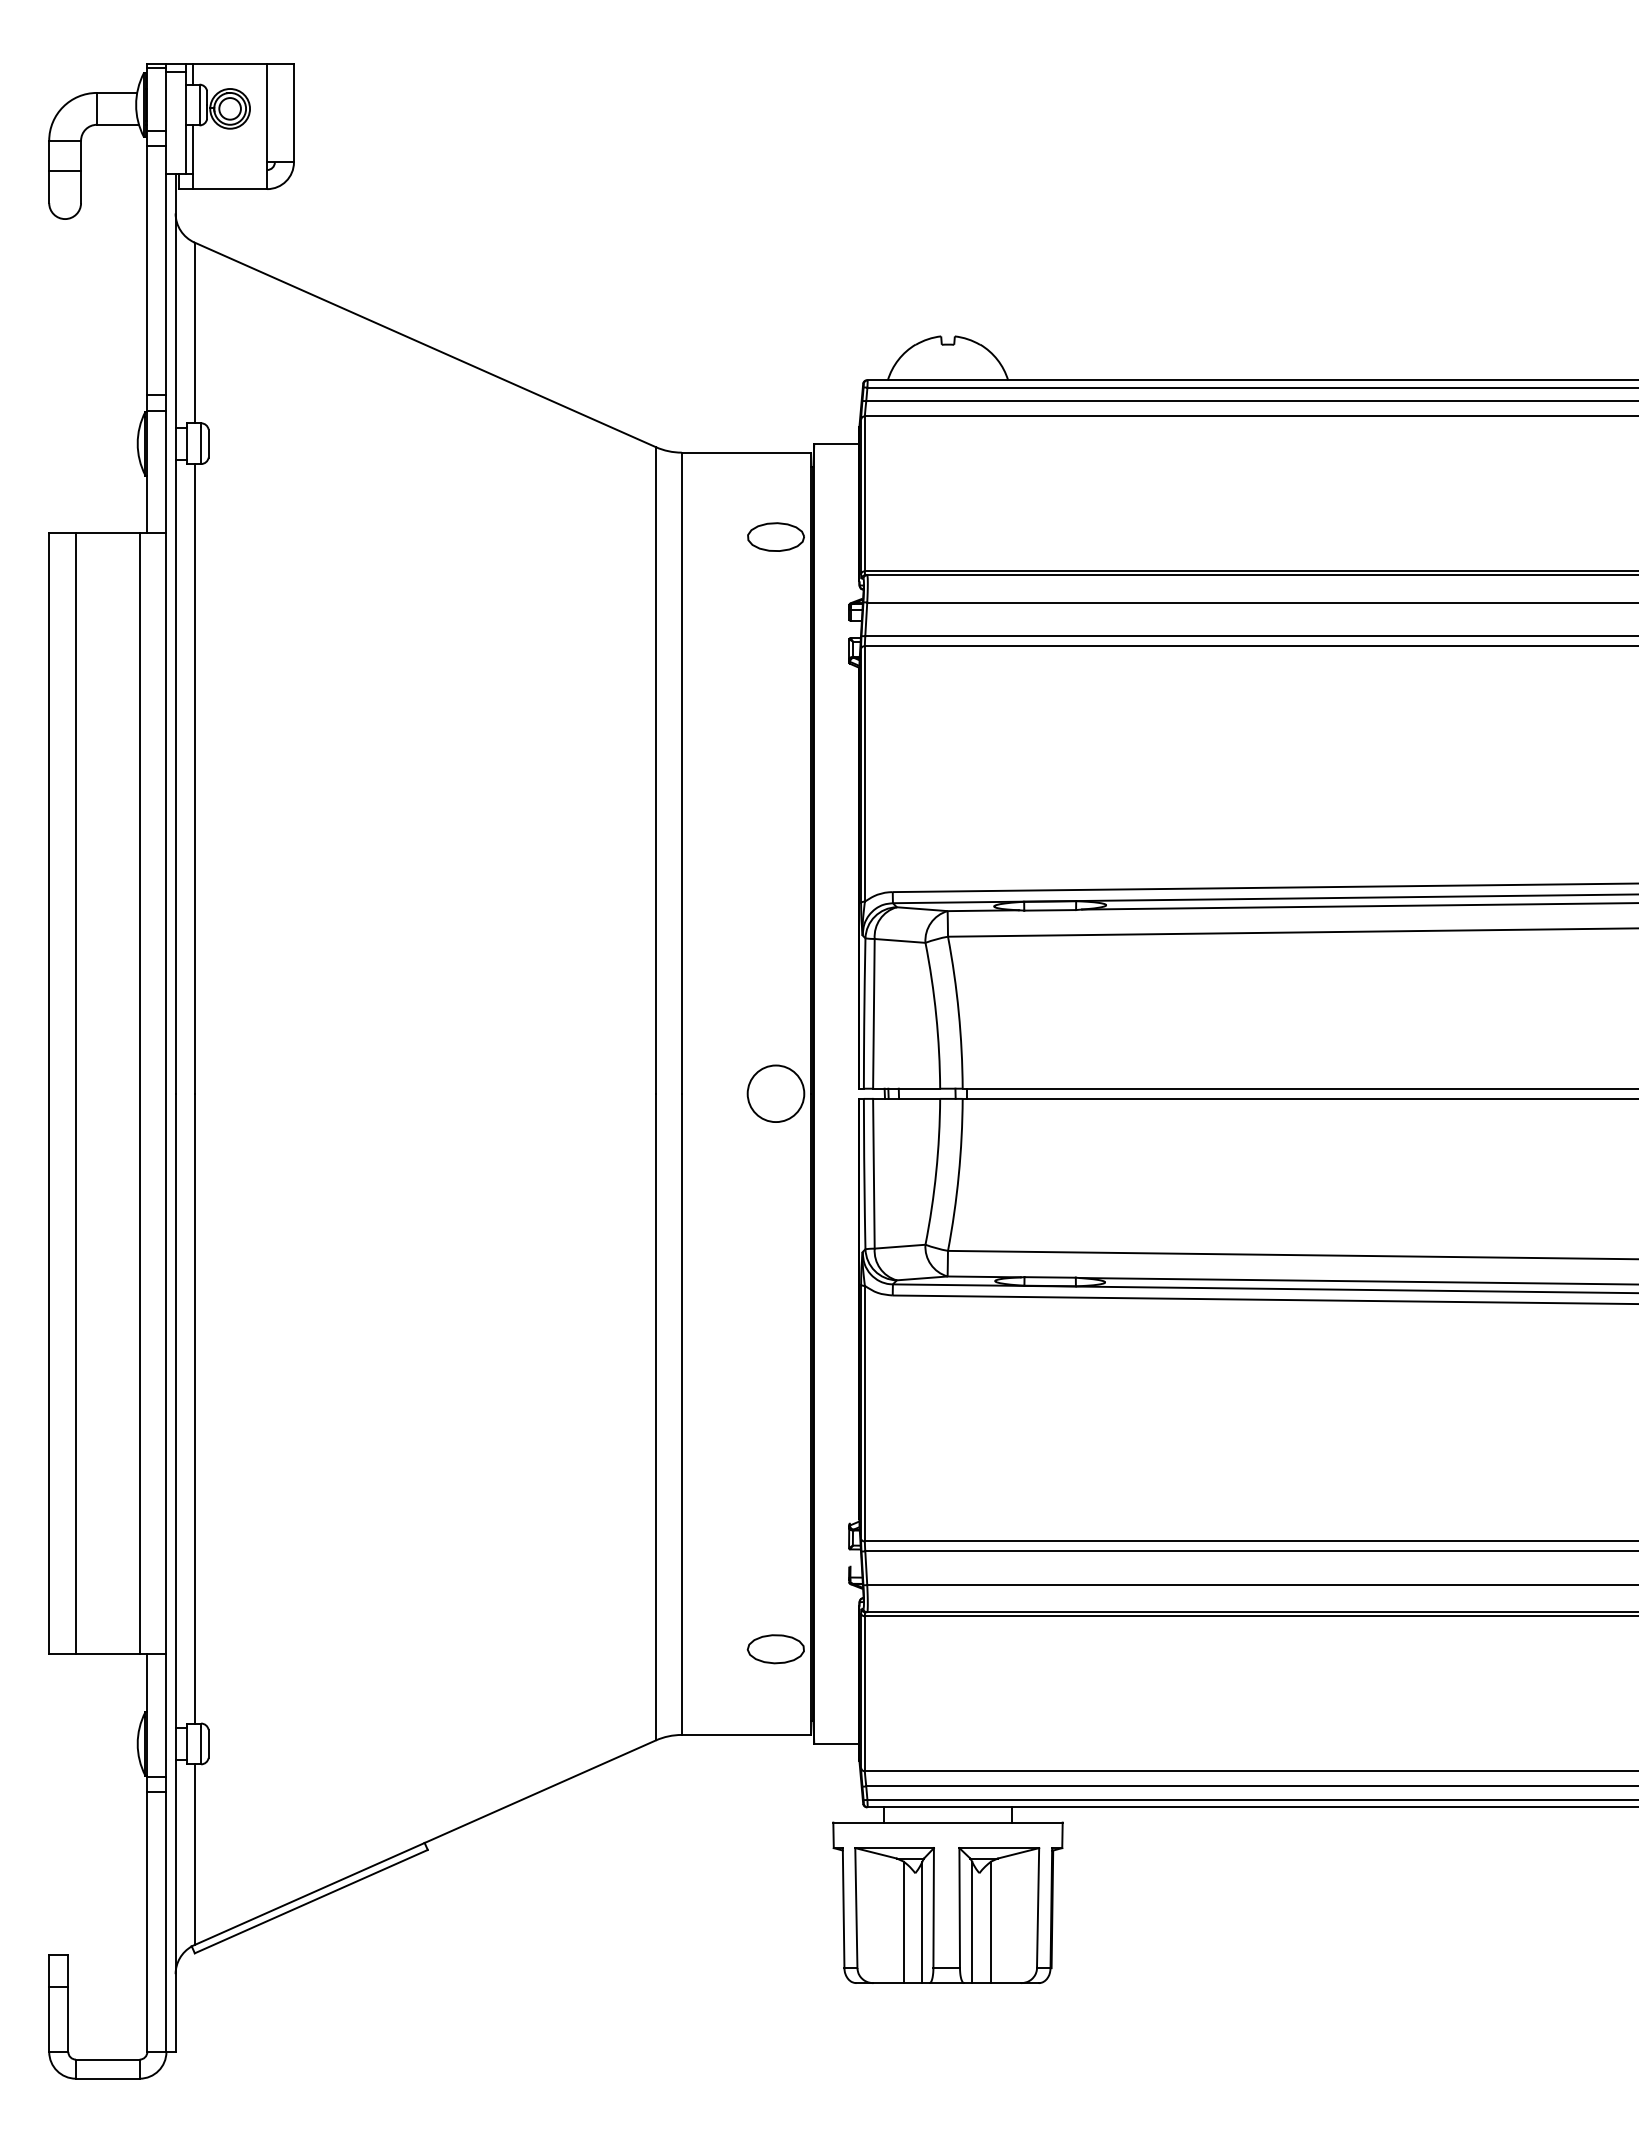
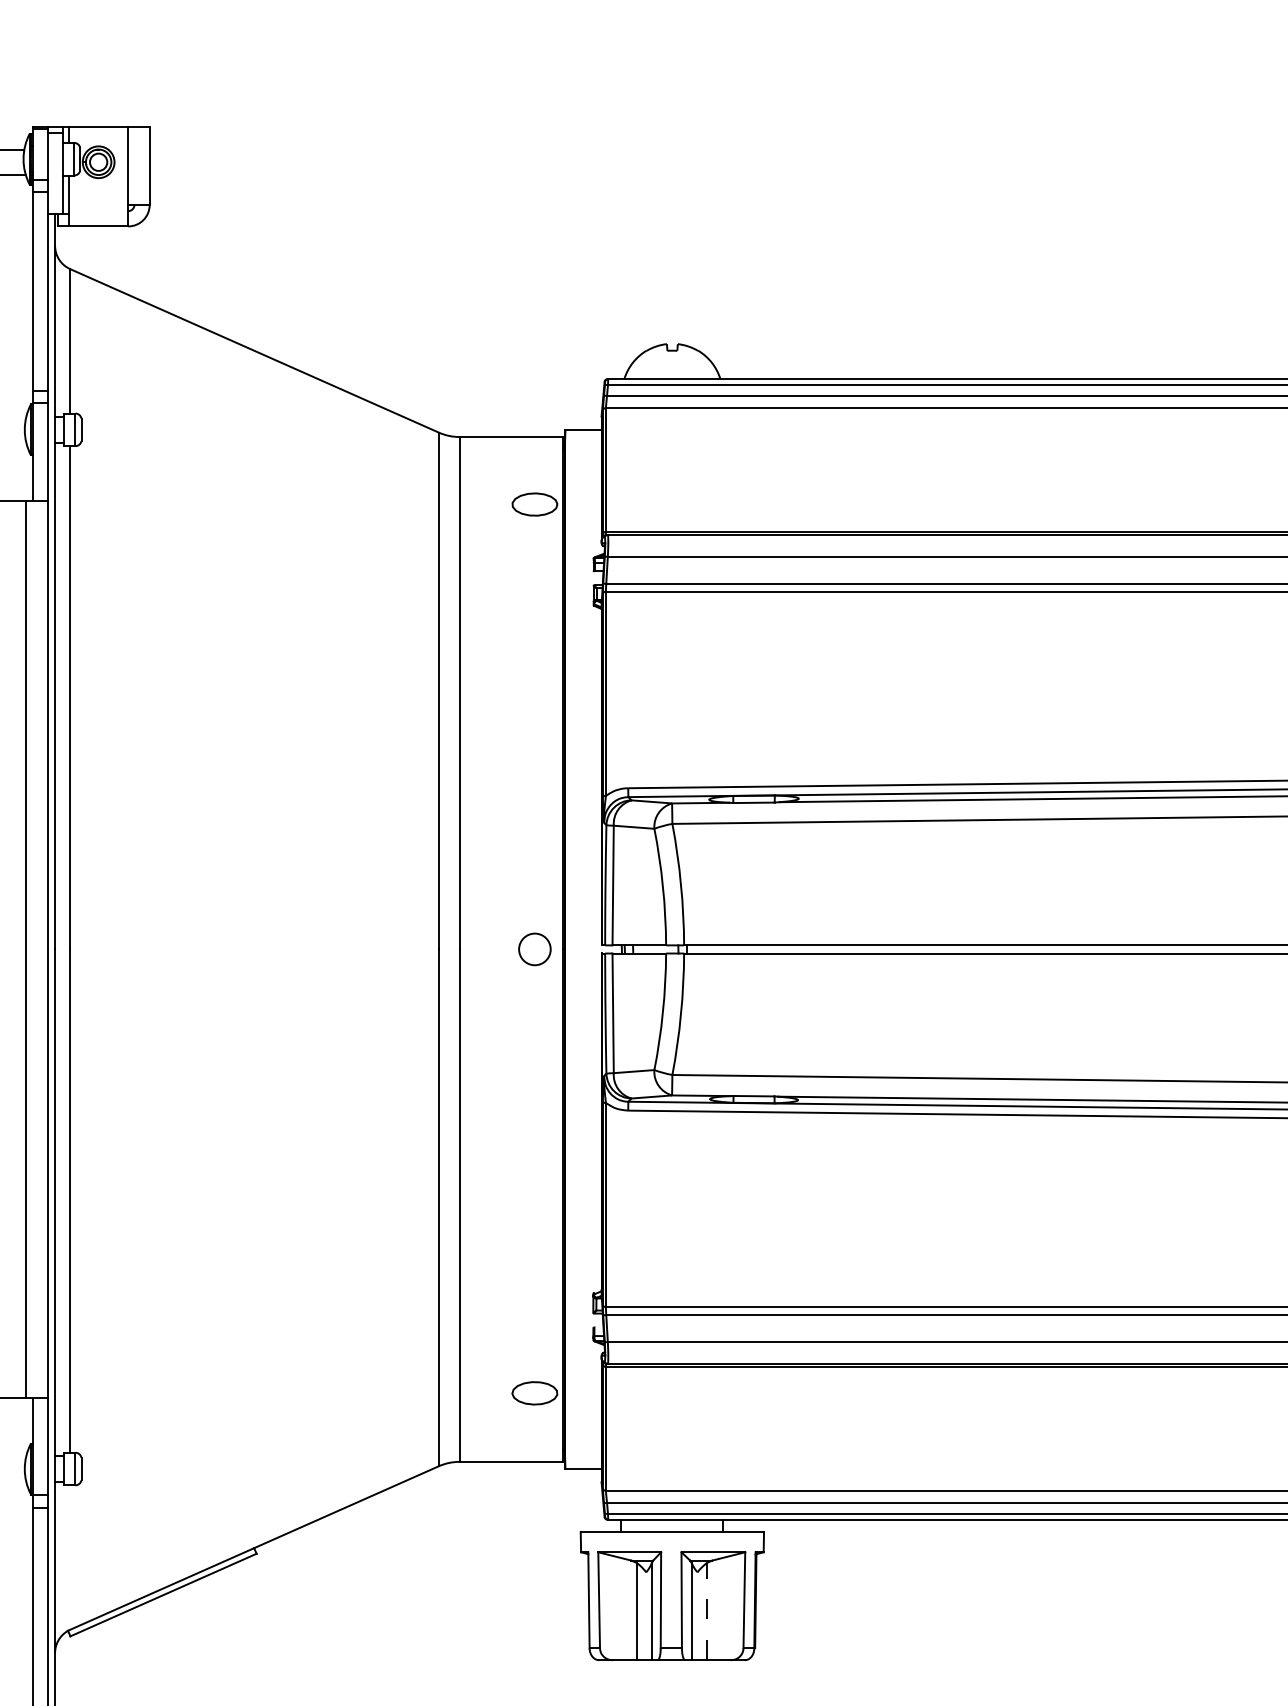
circle: (775, 1093) -> (534, 949), size x0.7
line: (194, 1854) -> (70, 1557), removed
line: (991, 1922) -> (707, 1611), solid -> dashed

